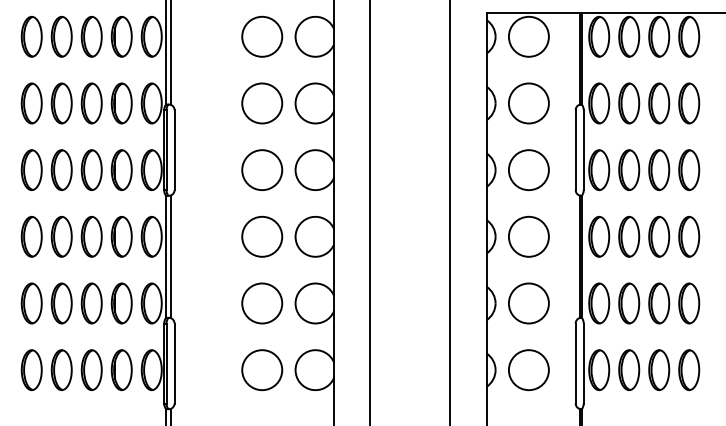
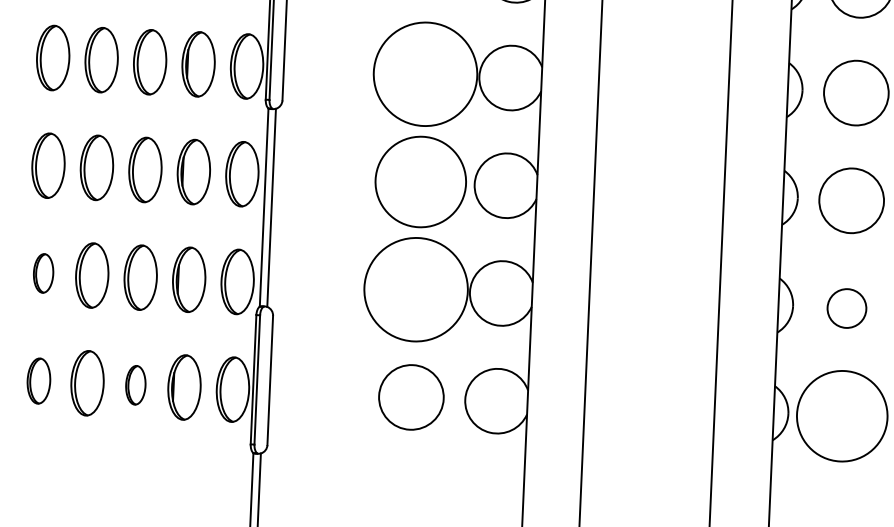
circle: (262, 170) -> (425, 74), size x1.6
circle: (262, 236) -> (421, 181), size x1.4
part: (31, 303) -> (43, 273), size x0.6
circle: (262, 303) -> (416, 289), size x1.6
circle: (528, 303) -> (846, 308), size x0.6
part: (31, 369) -> (38, 380), size x0.7
part: (91, 369) -> (135, 384), size x0.6
circle: (528, 370) -> (841, 416), size x1.4

